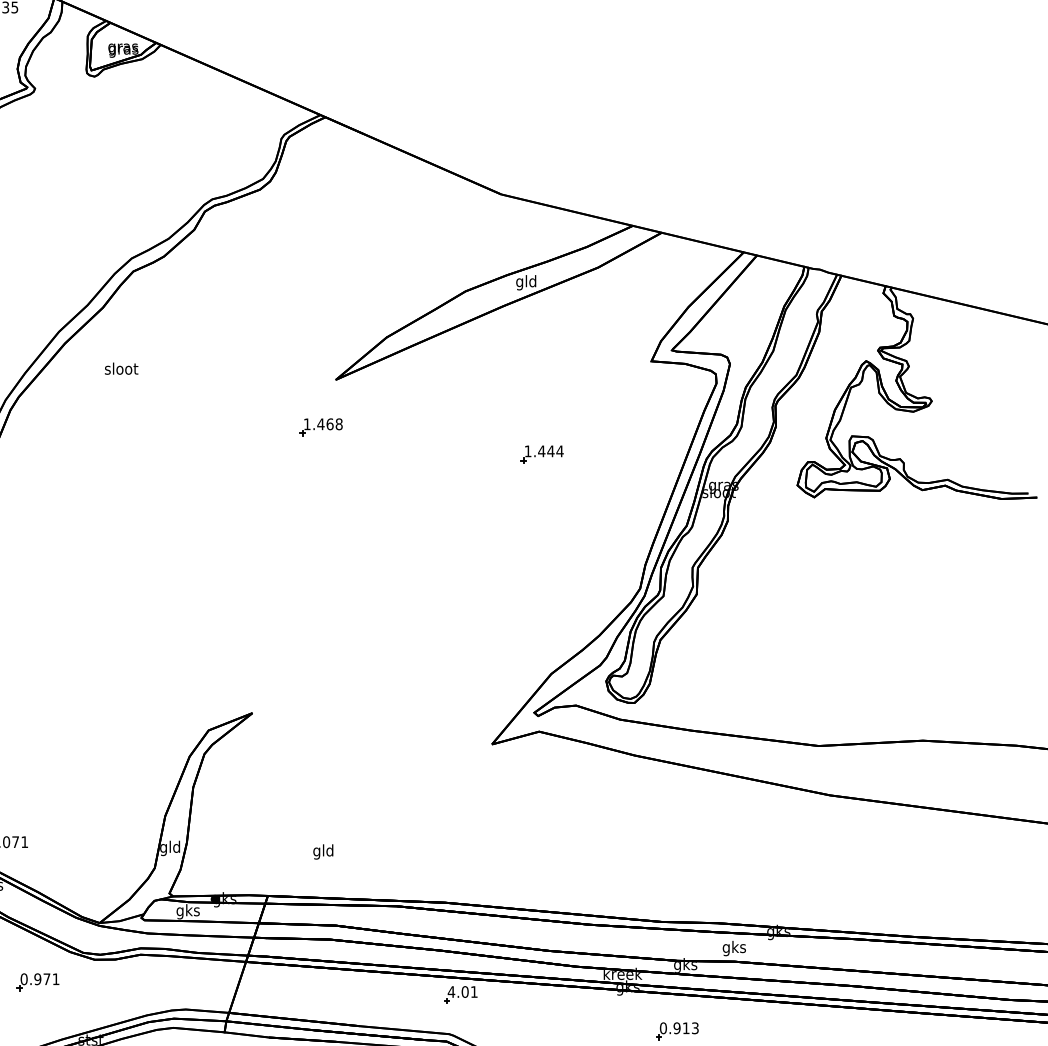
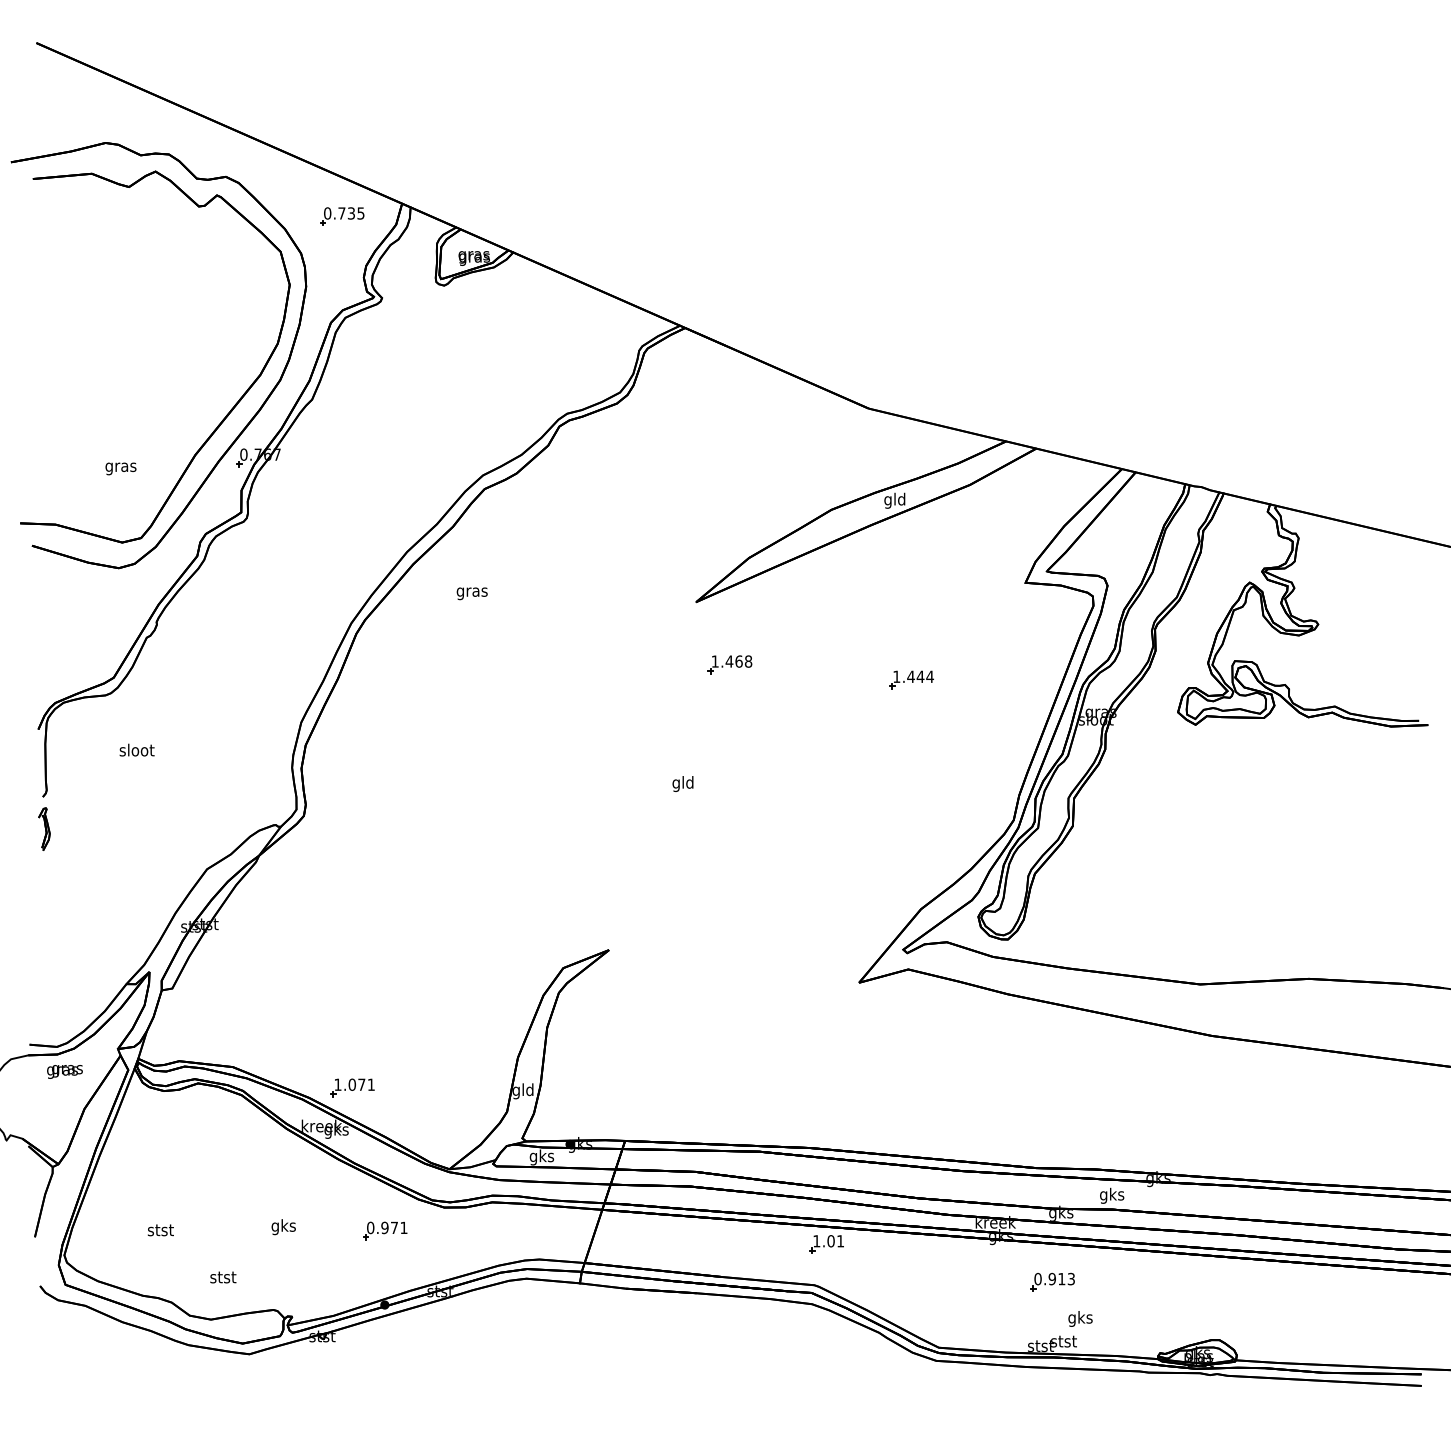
text: (121, 370) -> (472, 592), sloot -> gras
part: (320, 427) -> (729, 664), moved
text: (322, 851) -> (682, 783), moved
text: (451, 992) -> (816, 1241), 4.01 -> 1.01

